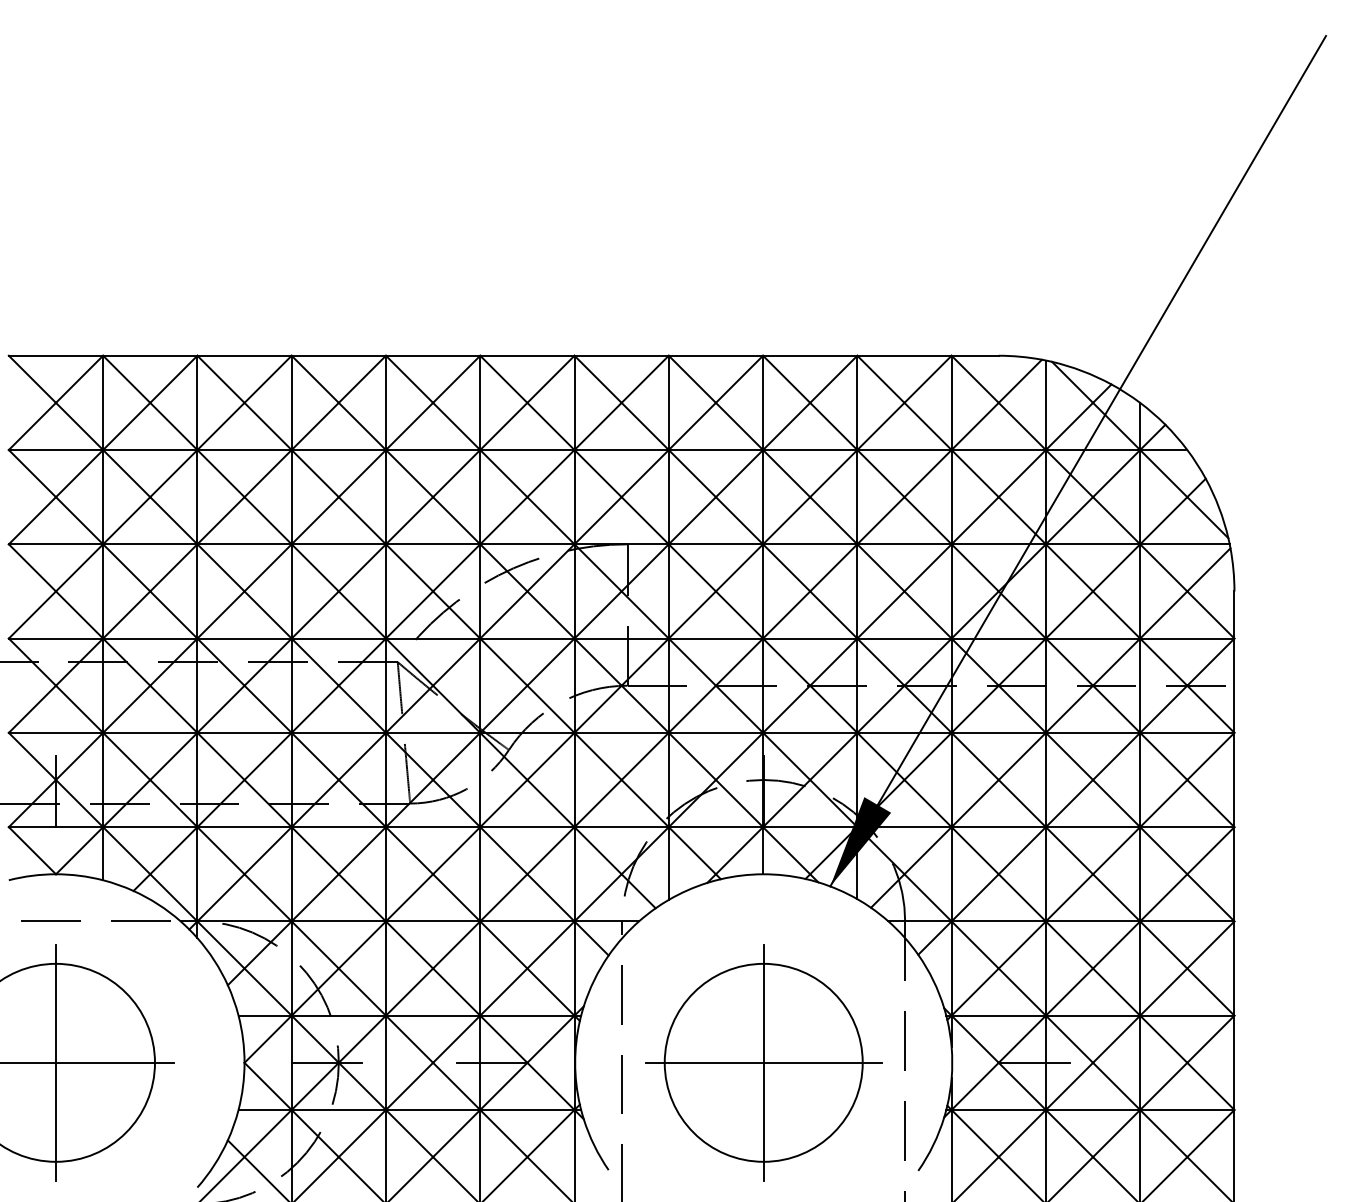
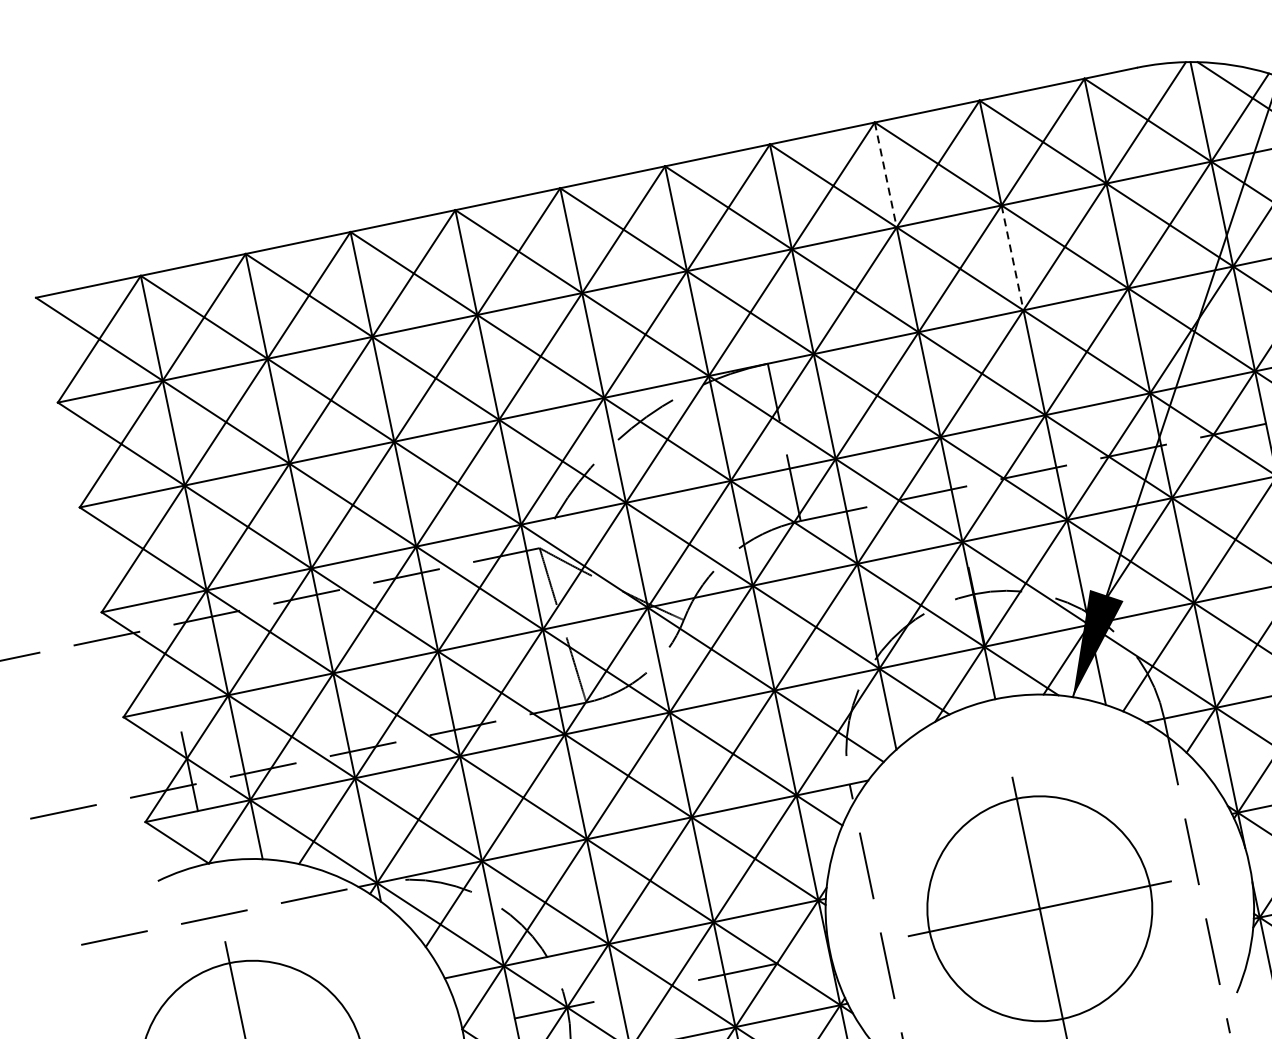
line: (763, 403) -> (886, 175), solid -> dashed
line: (857, 497) -> (1012, 258), solid -> dashed

